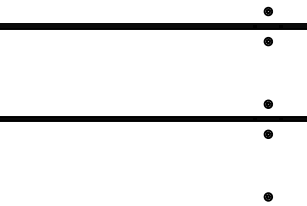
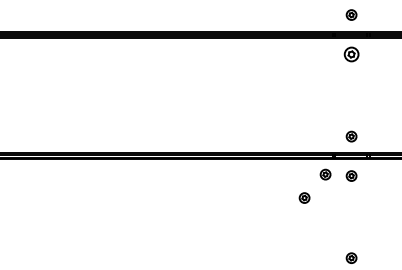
part: (268, 41) -> (351, 54), size x1.4
part: (248, 133) -> (325, 174), added
part: (232, 150) -> (304, 197), added

